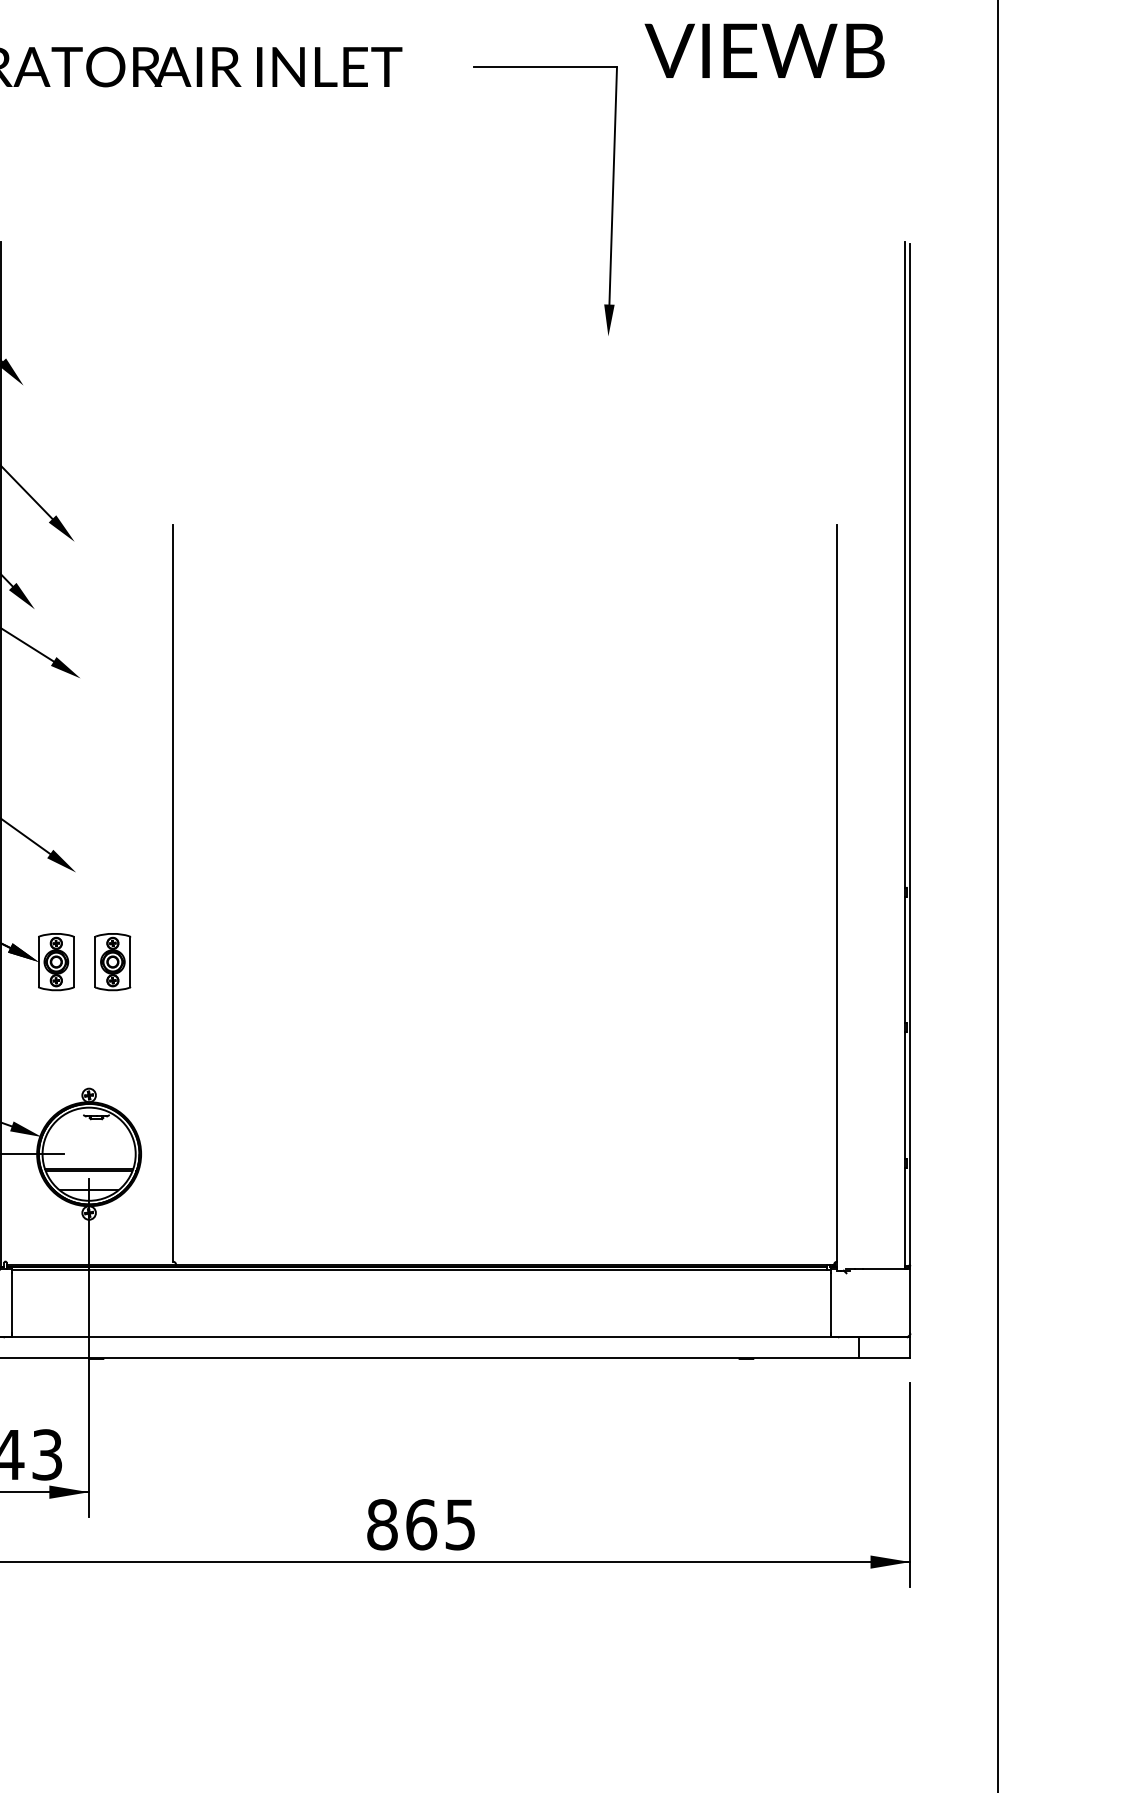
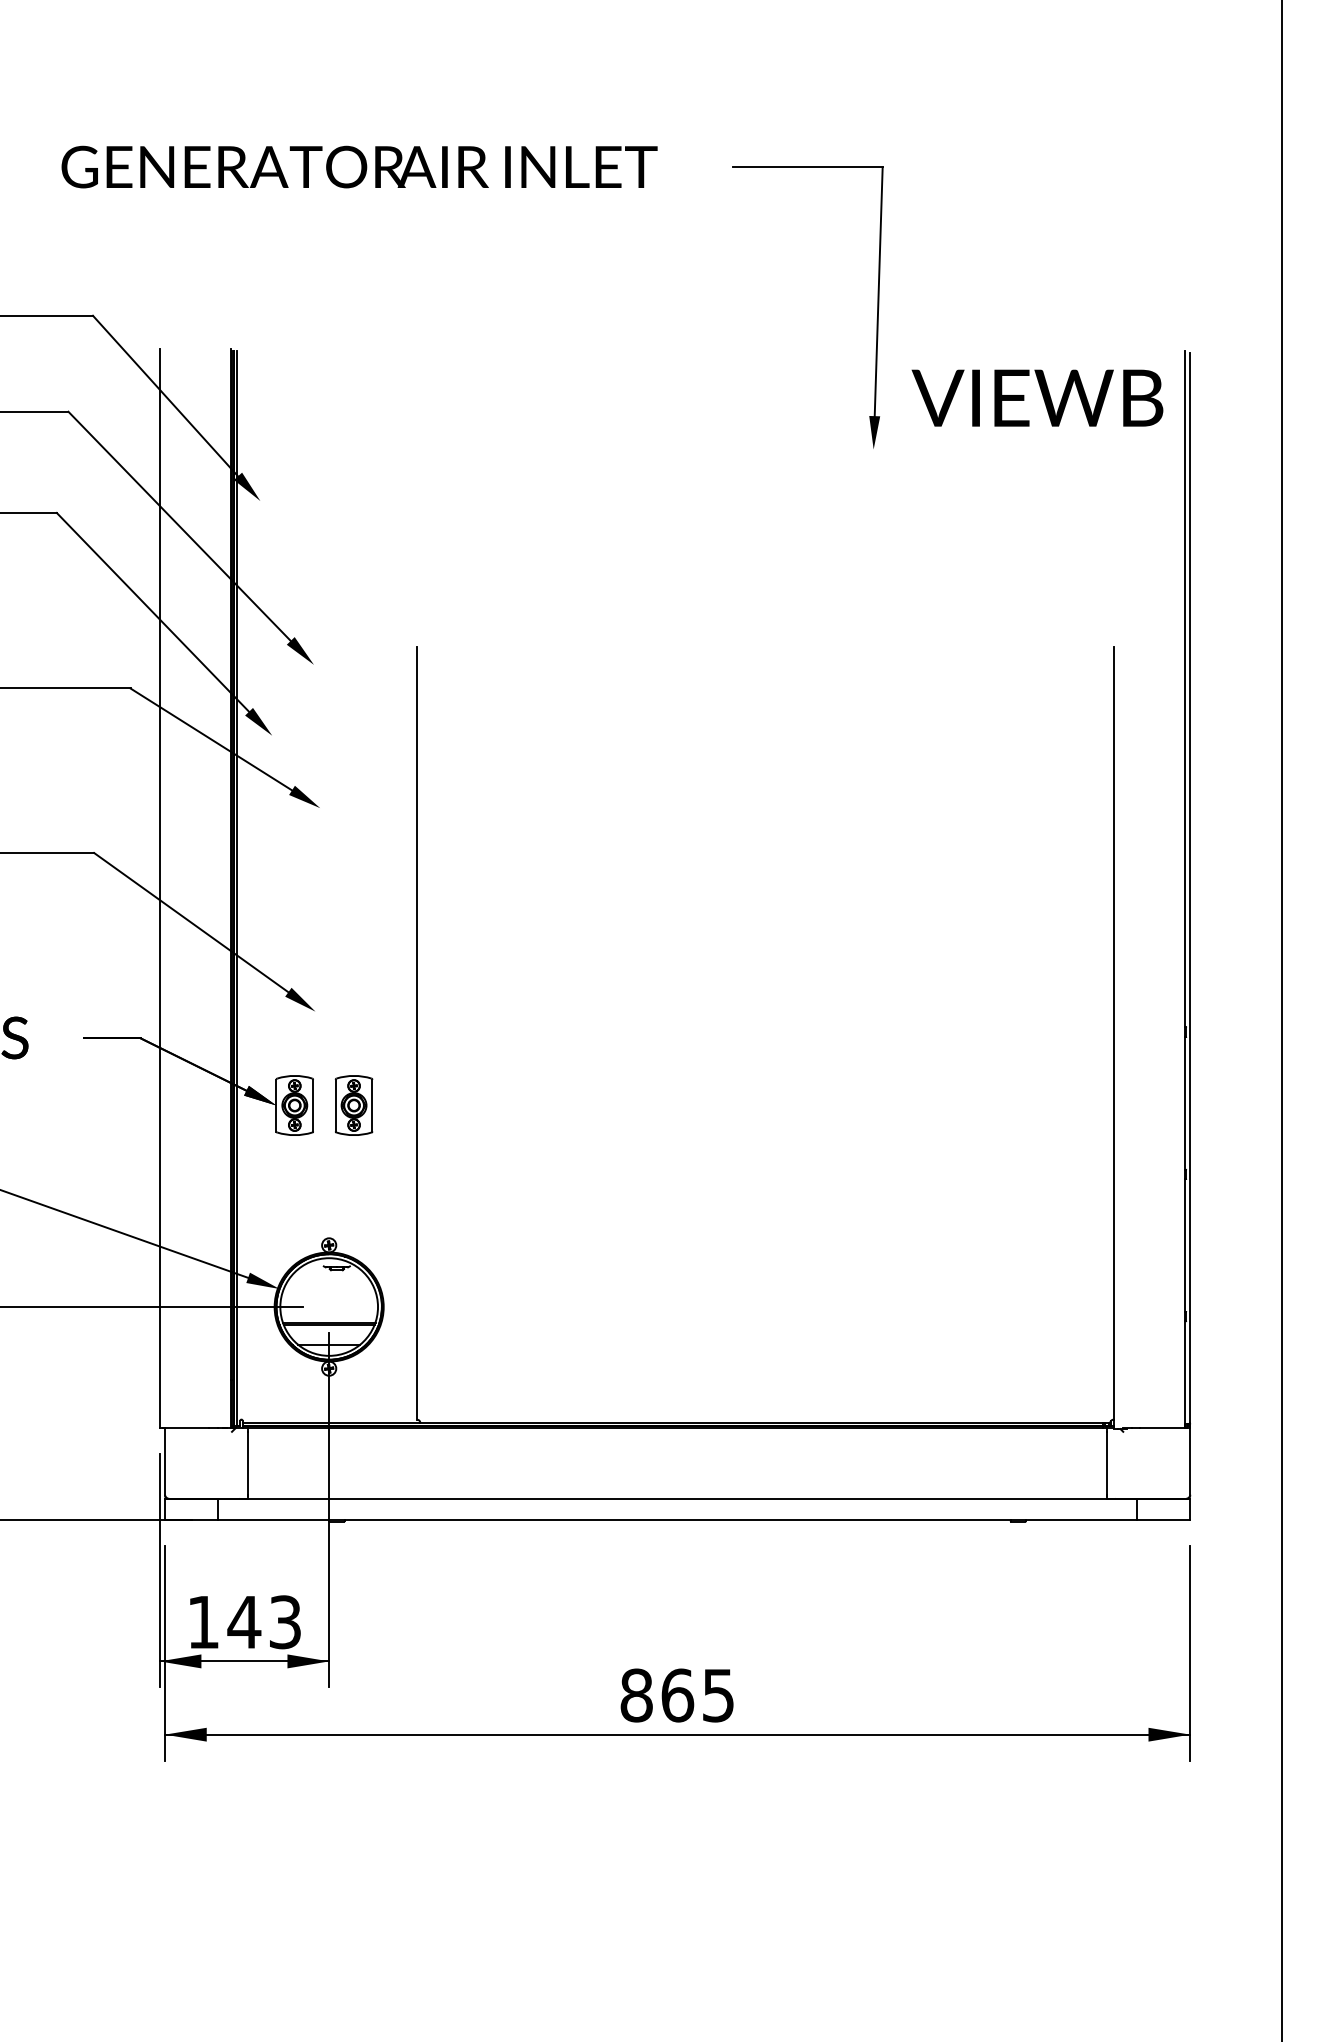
text: (764, 50) -> (1037, 397), moved

